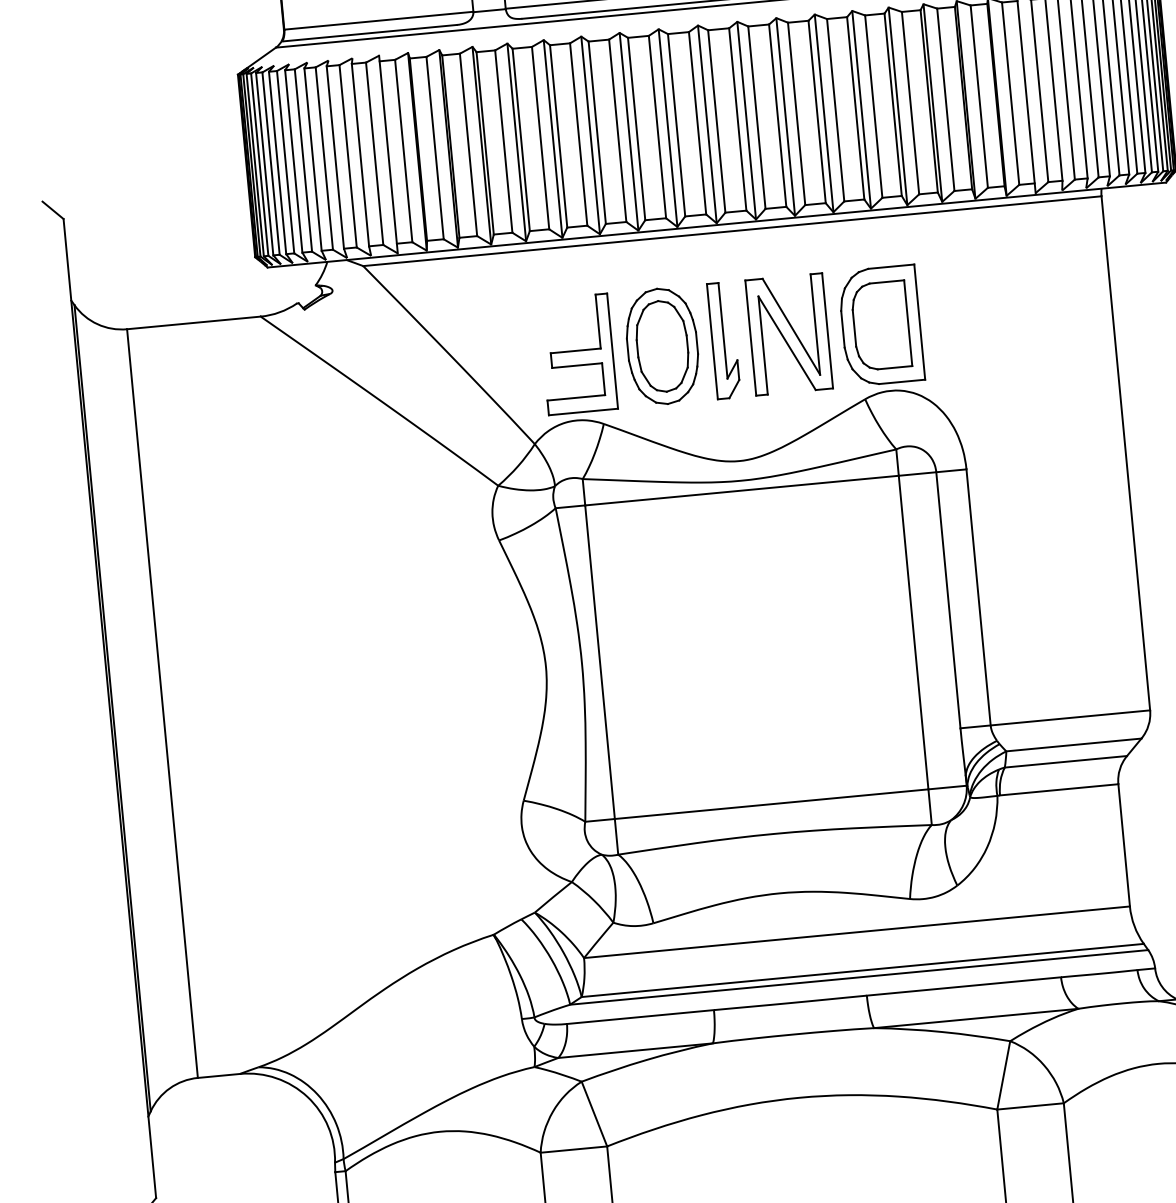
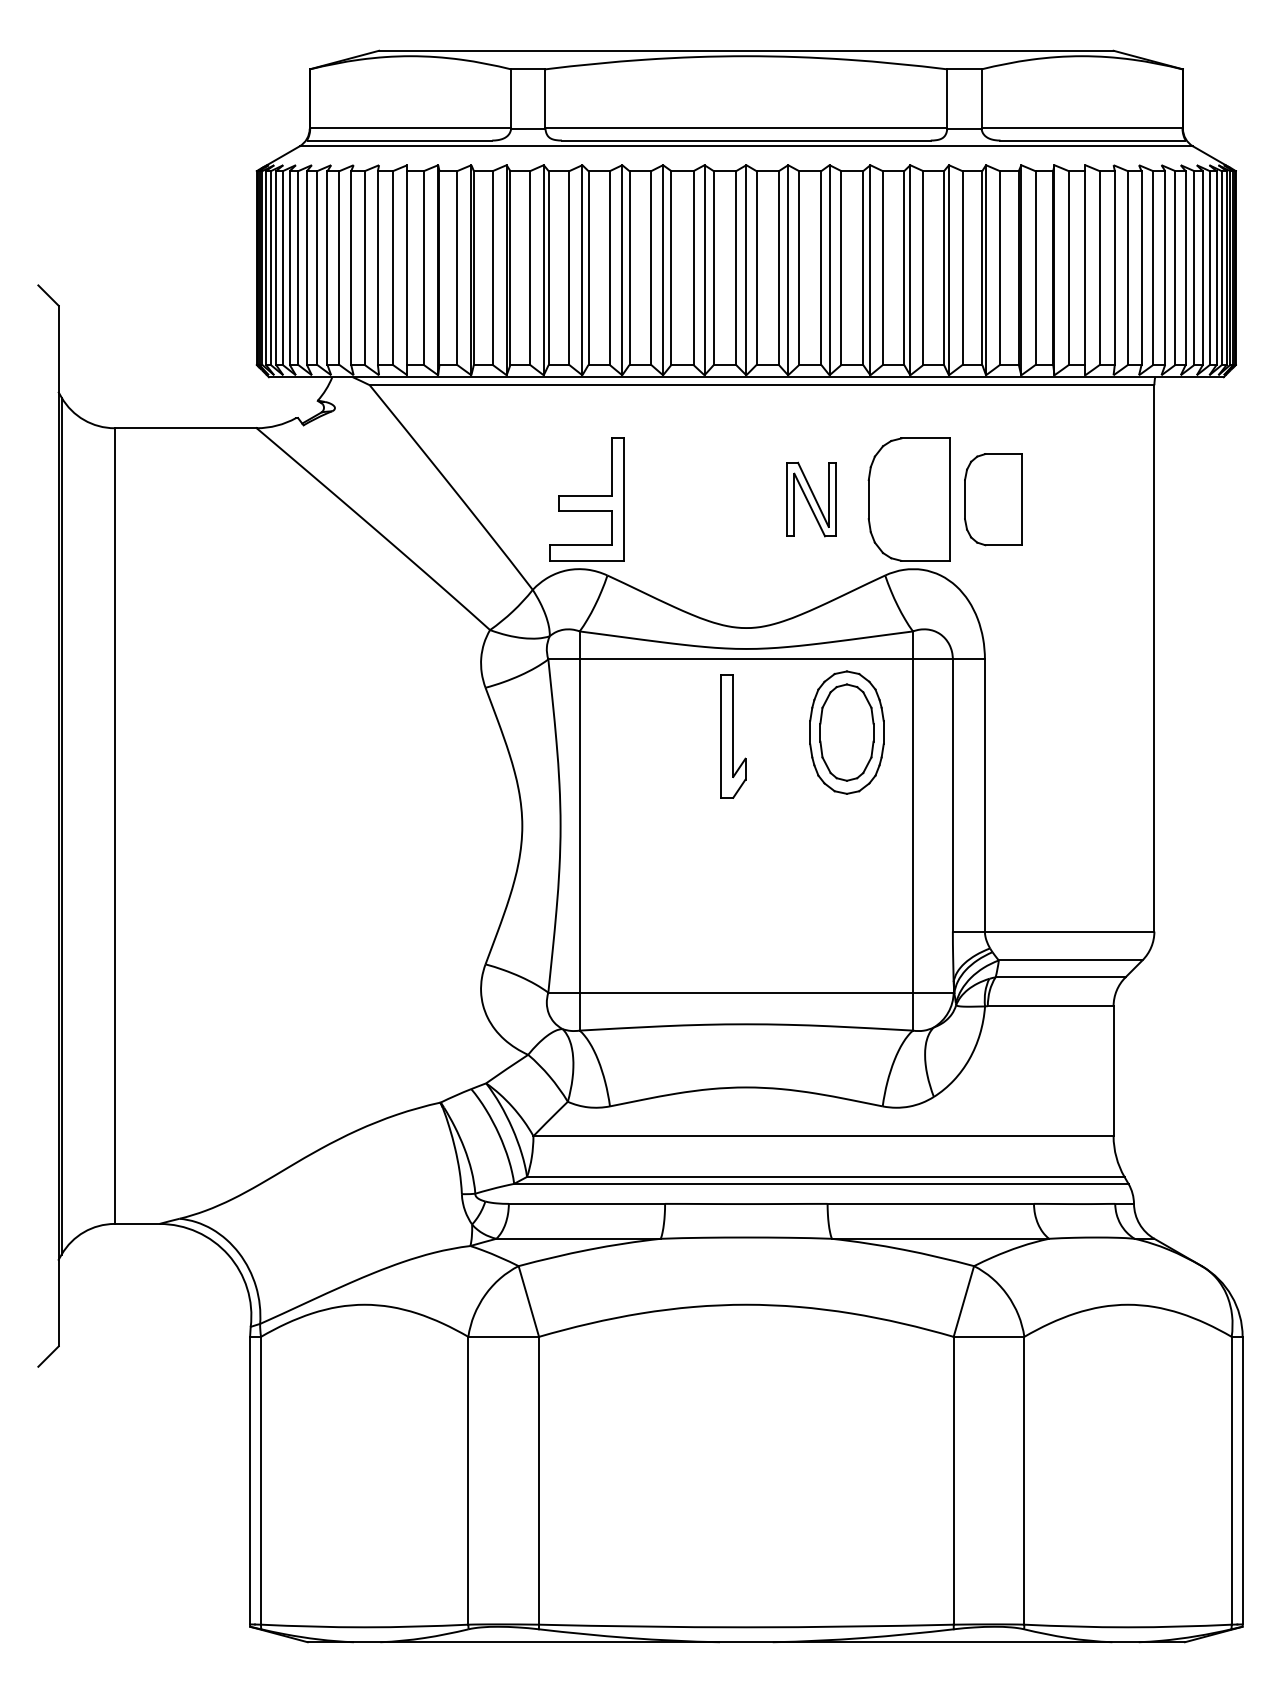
part: (881, 325) -> (993, 499), moved
part: (789, 334) -> (811, 499), size x0.6
part: (724, 340) -> (733, 736), moved
part: (662, 346) -> (846, 732), moved

